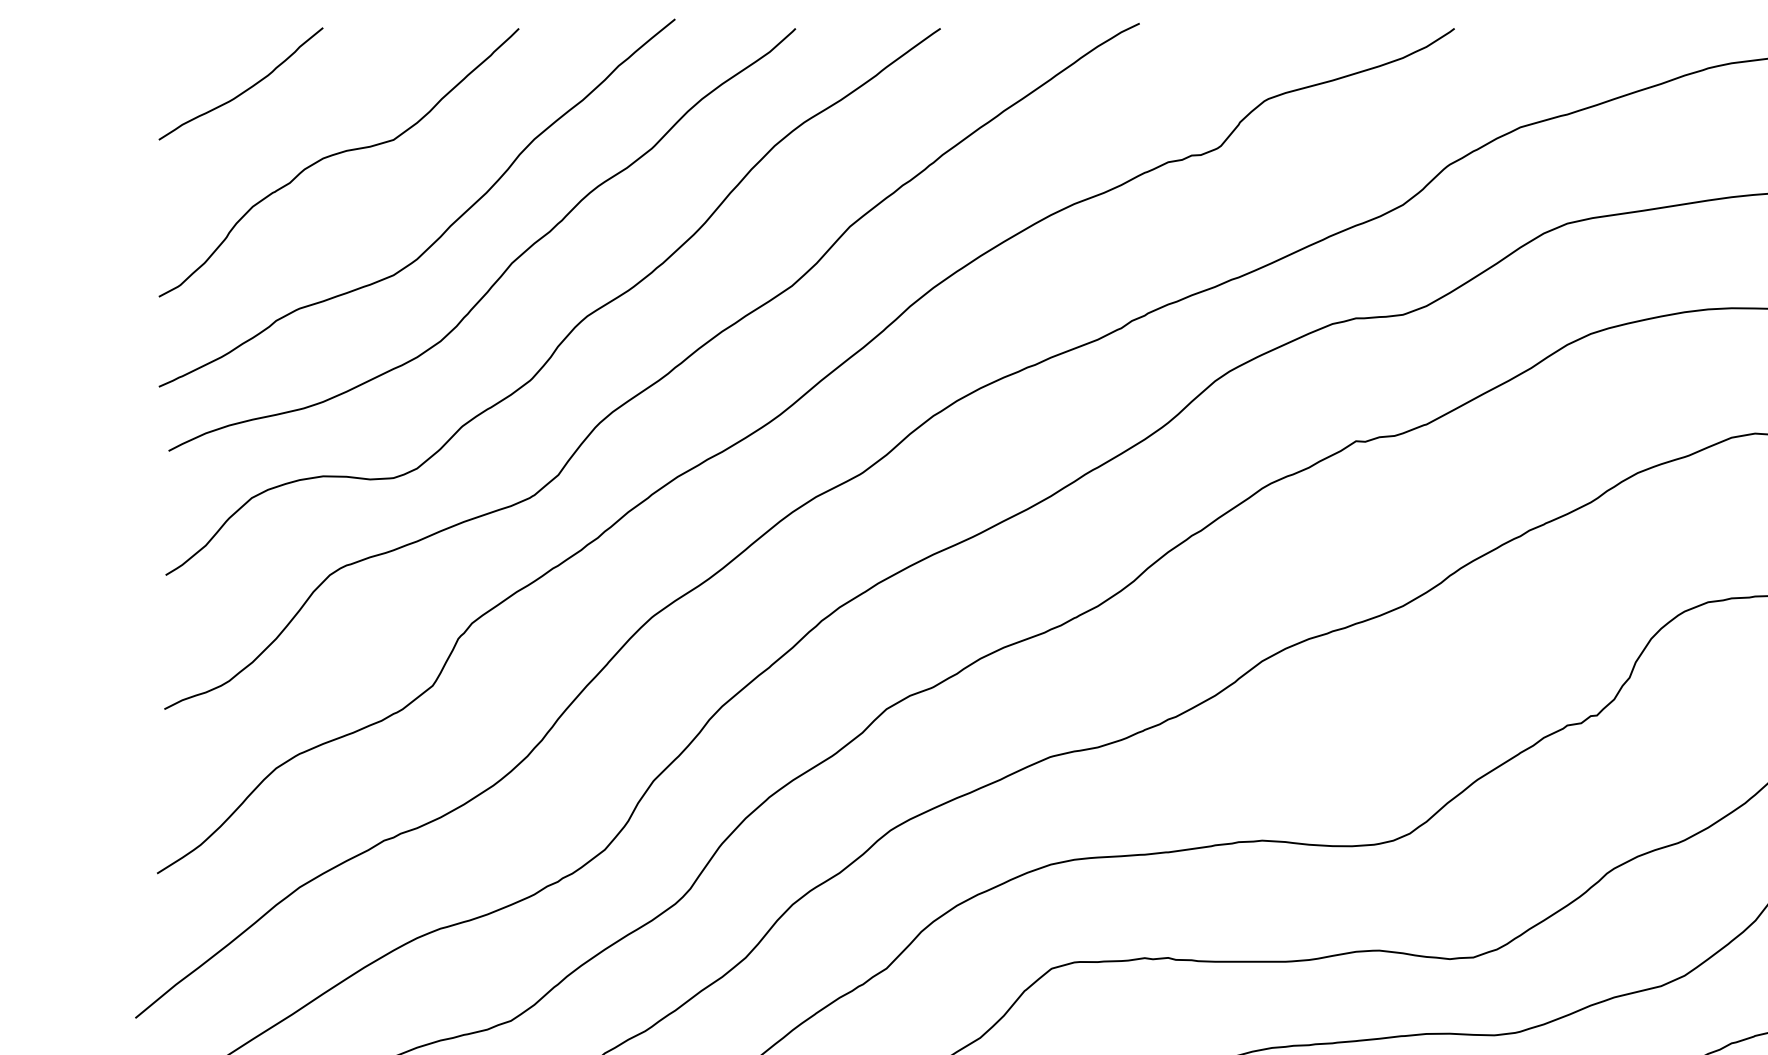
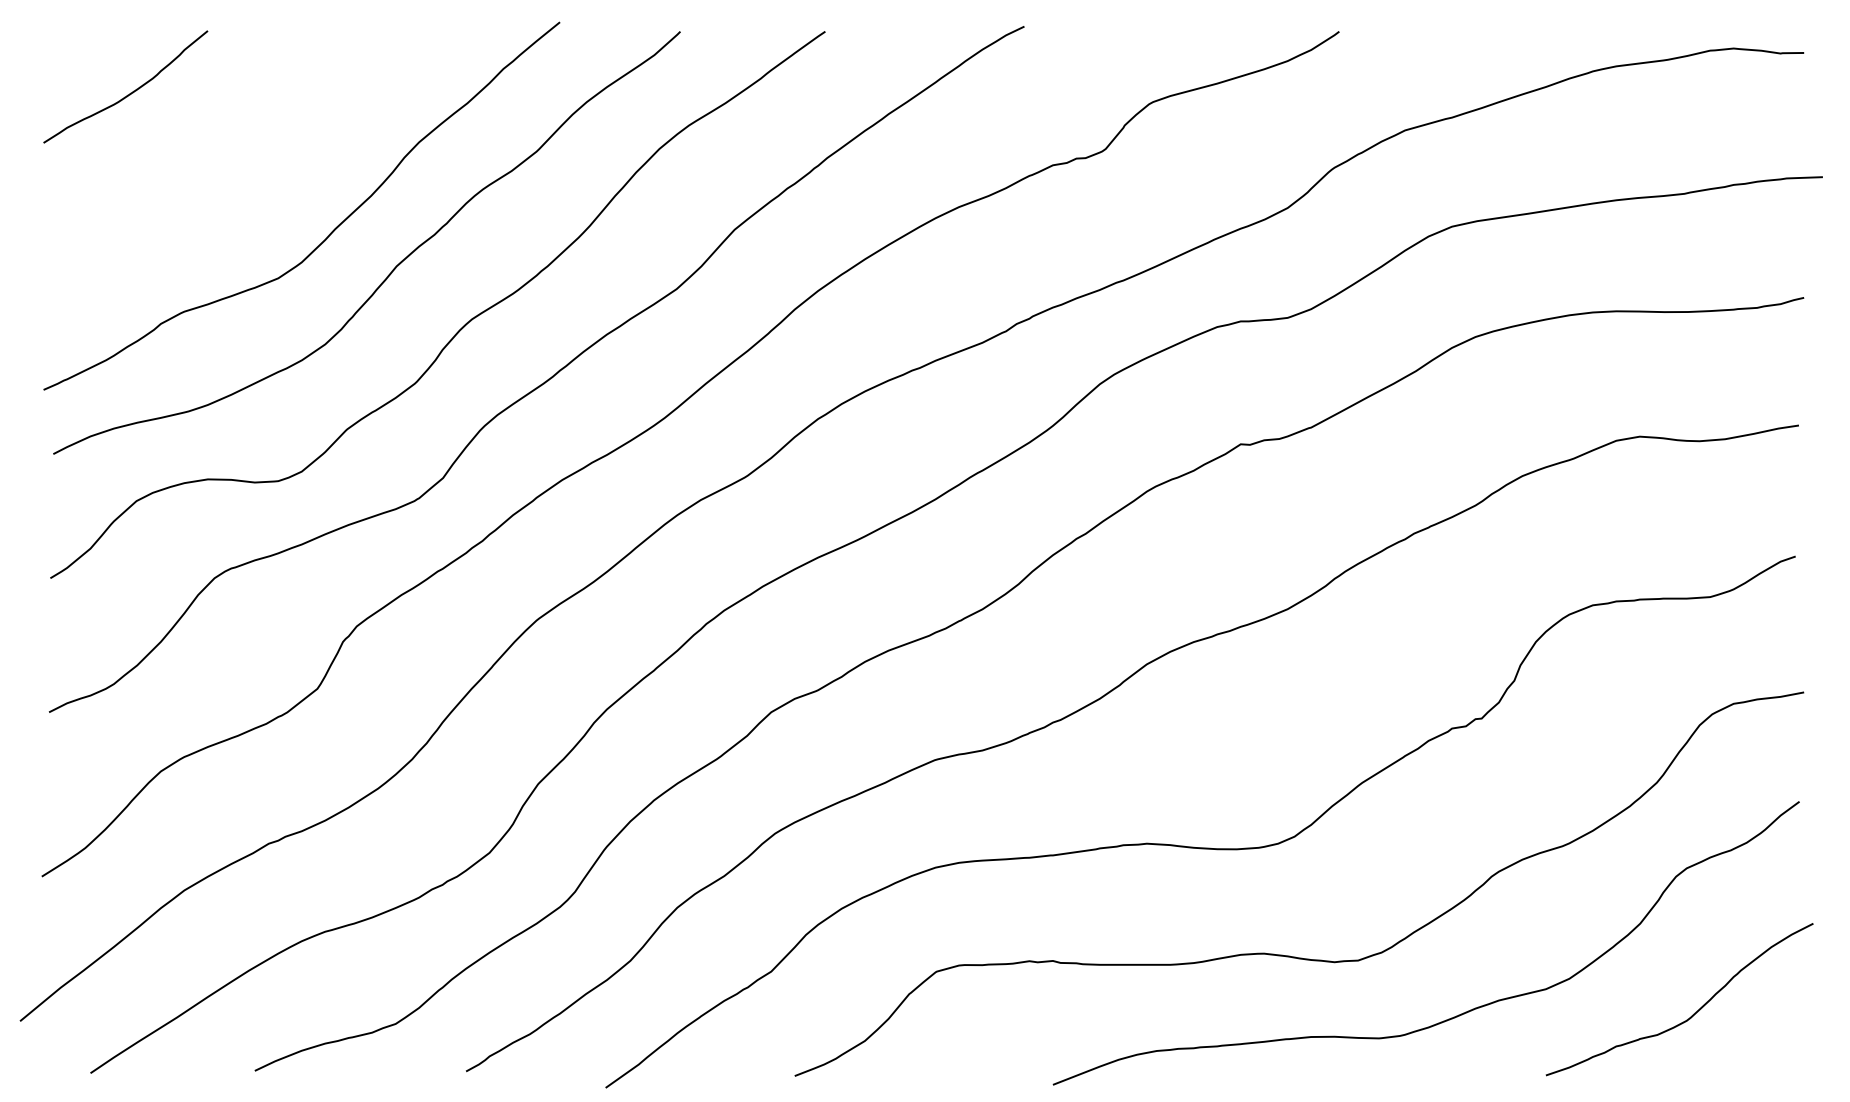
curve: (335, 155) -> (220, 158), removed

